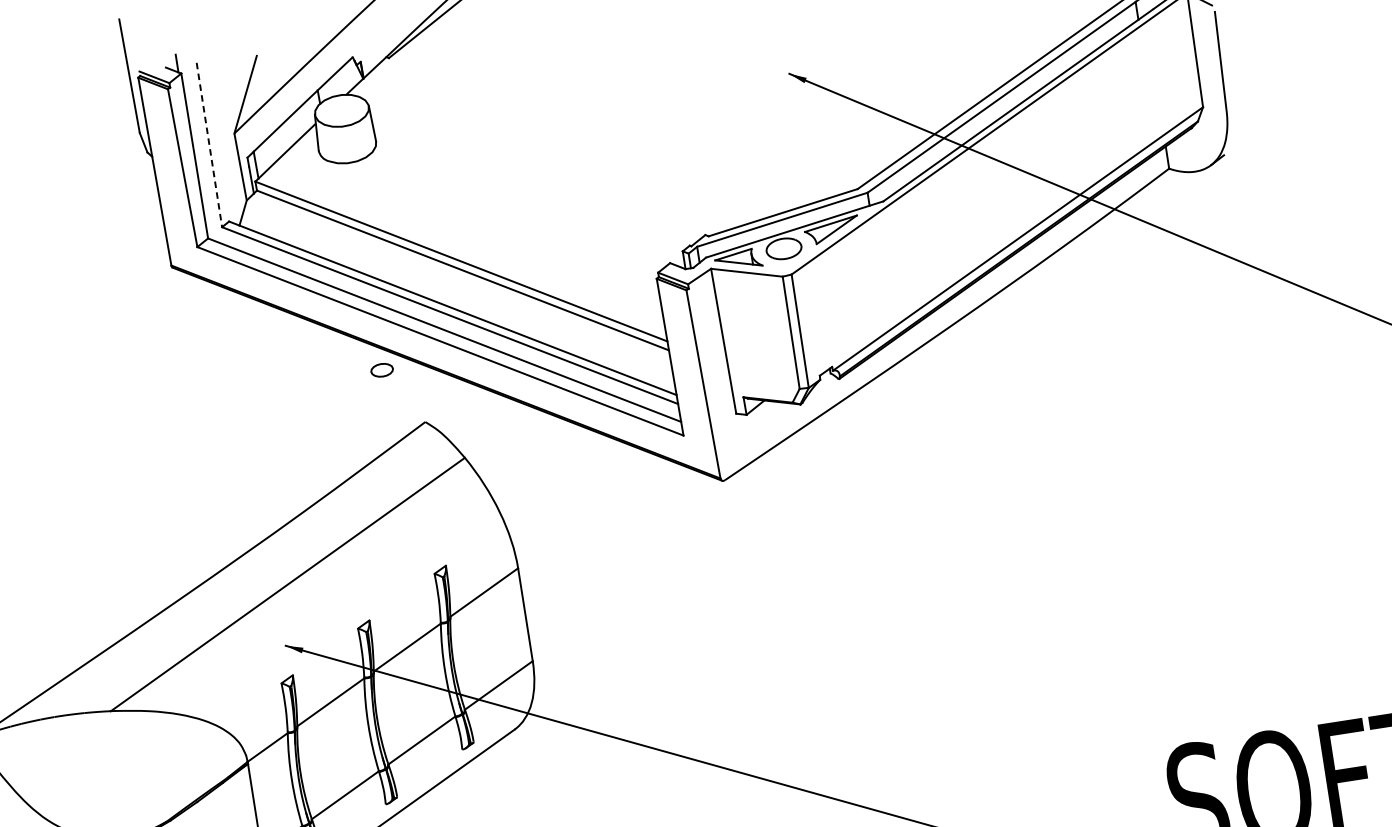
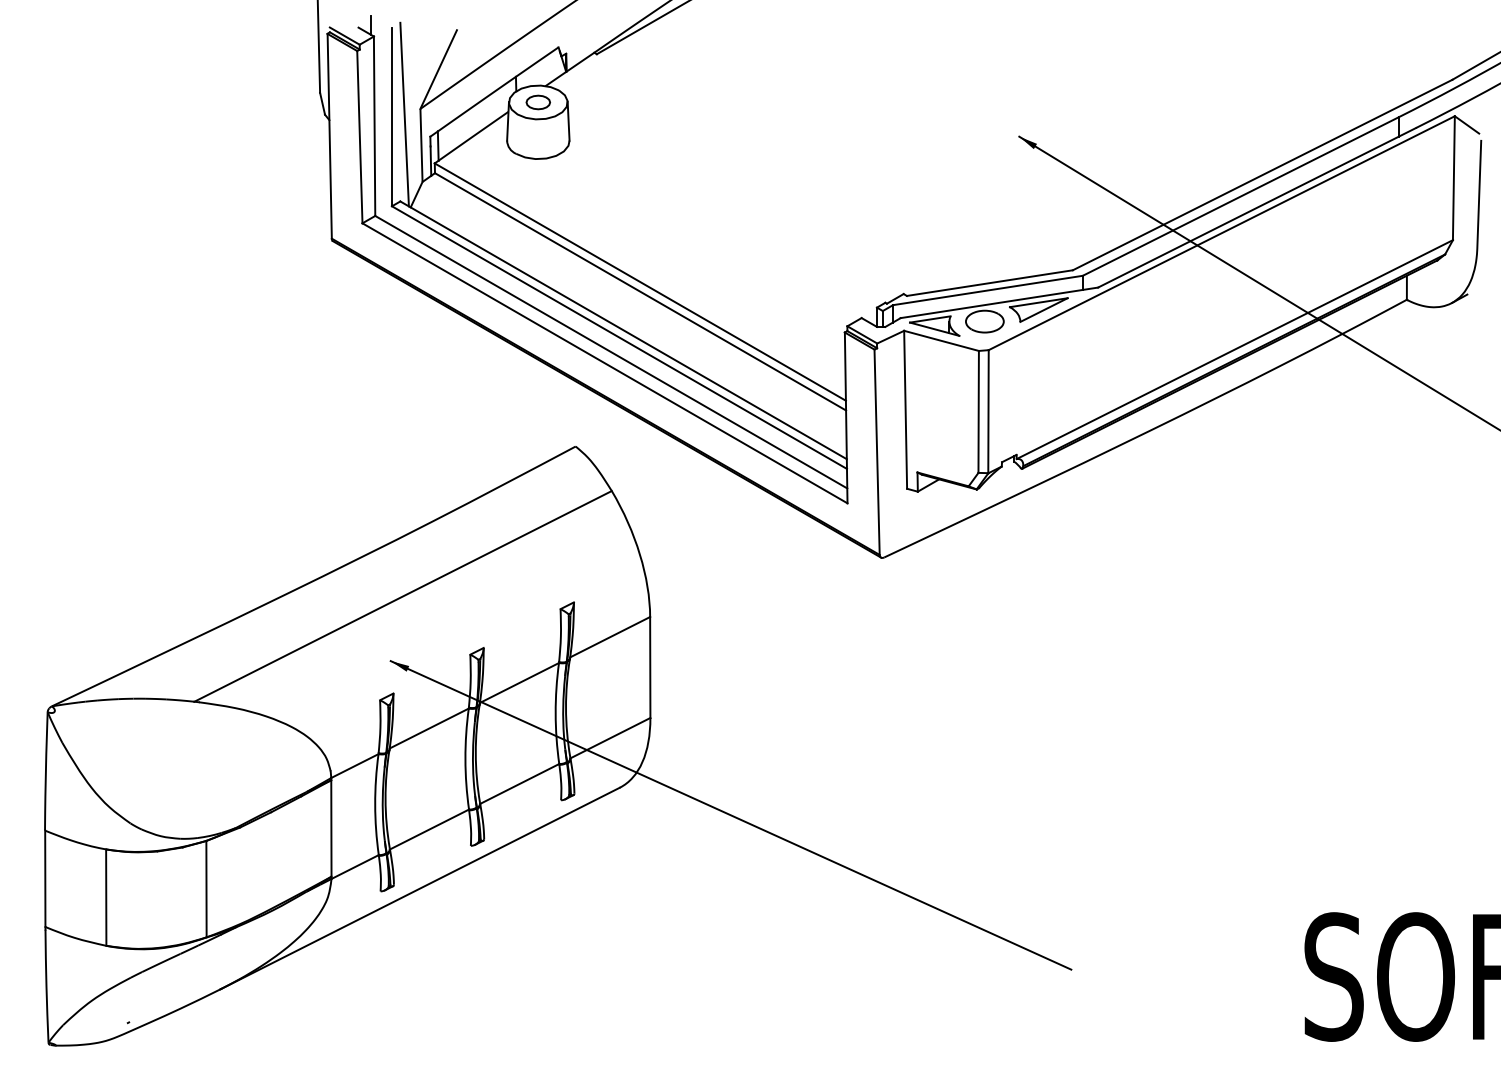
line: (220, 140) -> (404, 114), added
line: (209, 145) -> (392, 117), dashed -> solid
part: (381, 370) -> (537, 102), moved

